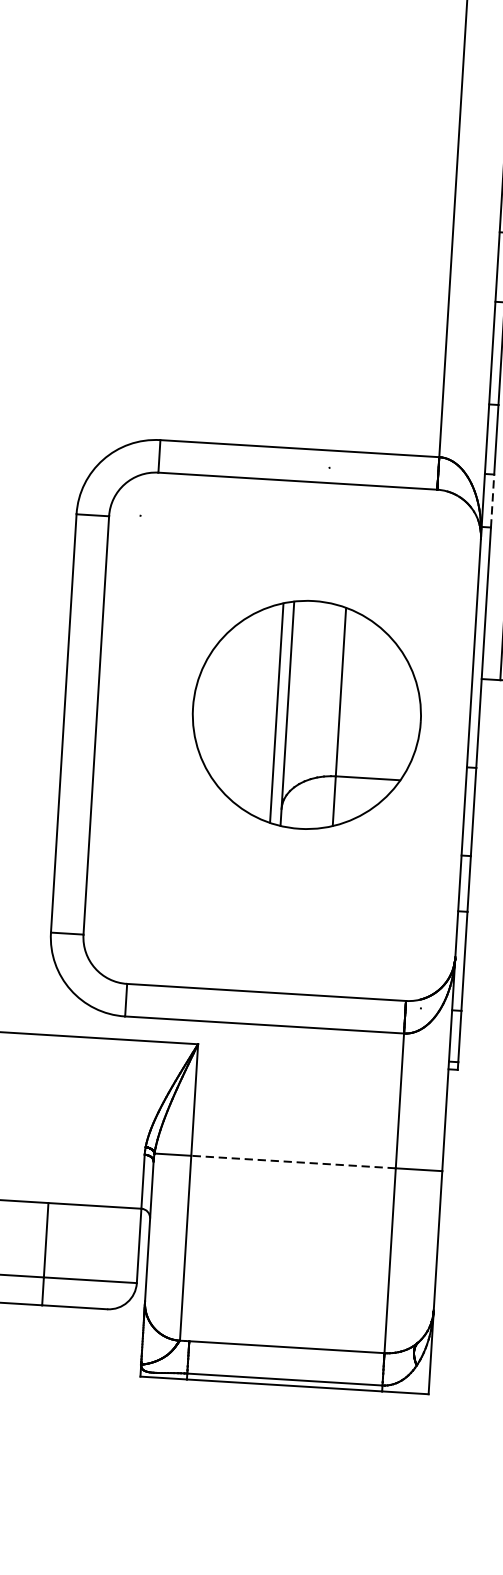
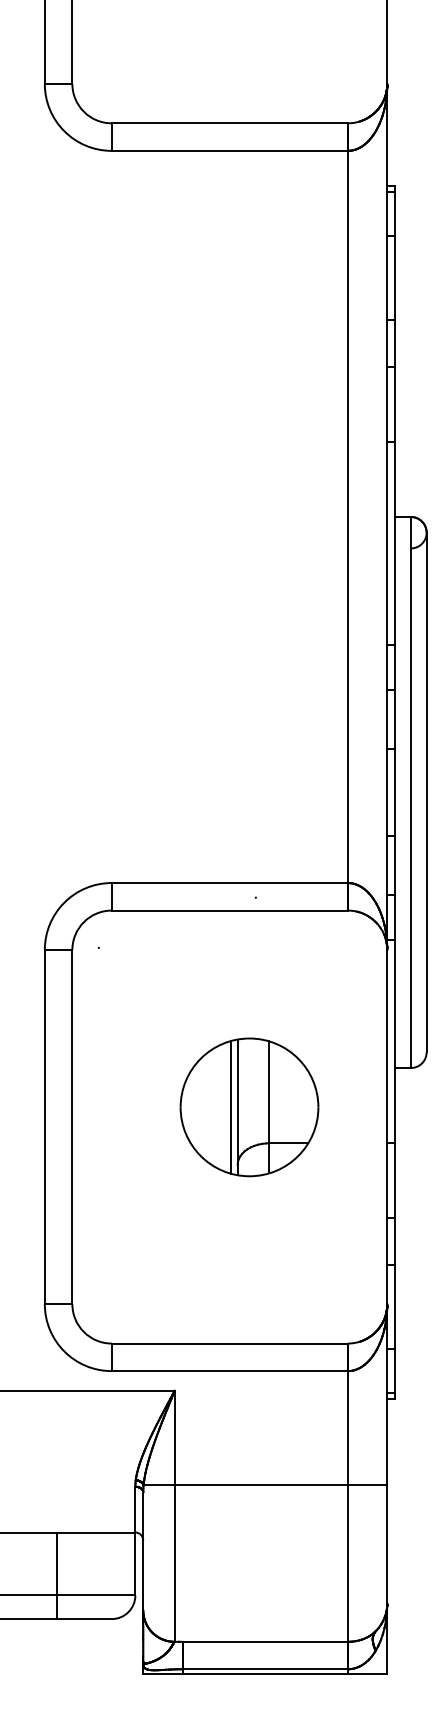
line: (493, 500) -> (395, 916), dashed -> solid
part: (306, 715) -> (249, 1107), size x0.71
line: (293, 1162) -> (261, 1485), dashed -> solid

